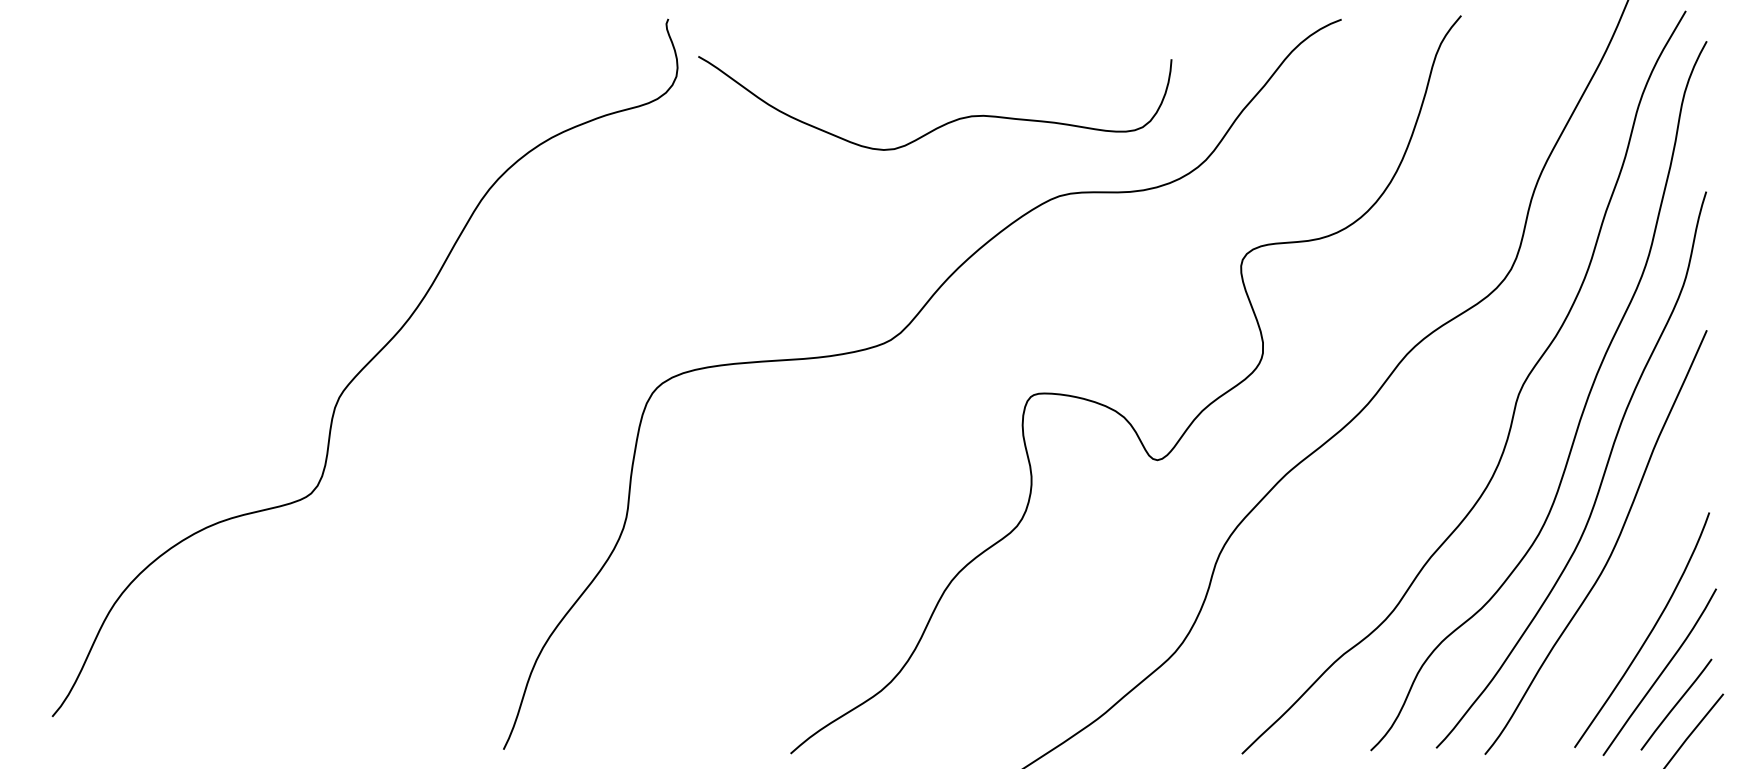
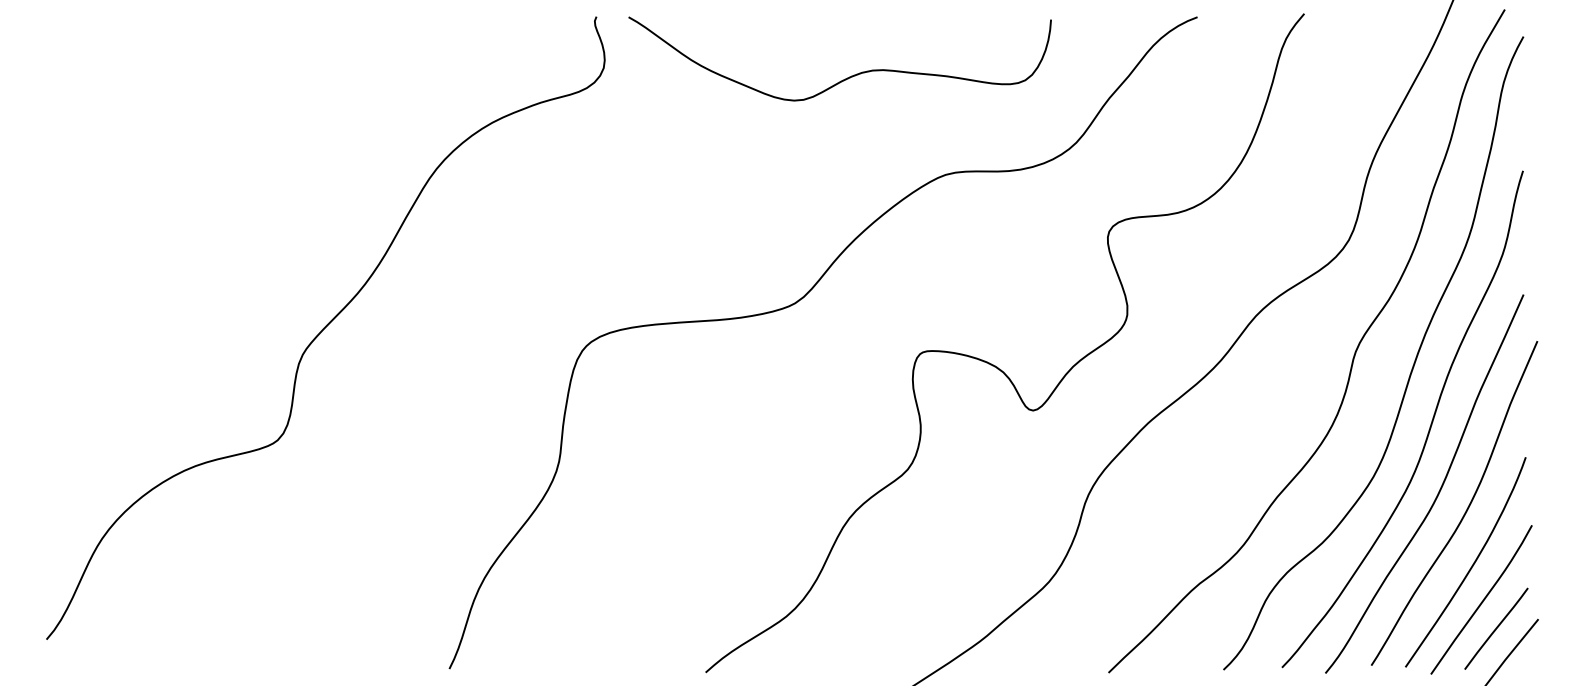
curve: (944, 123) -> (848, 76), moved
curve: (1642, 571) -> (1466, 509), added

